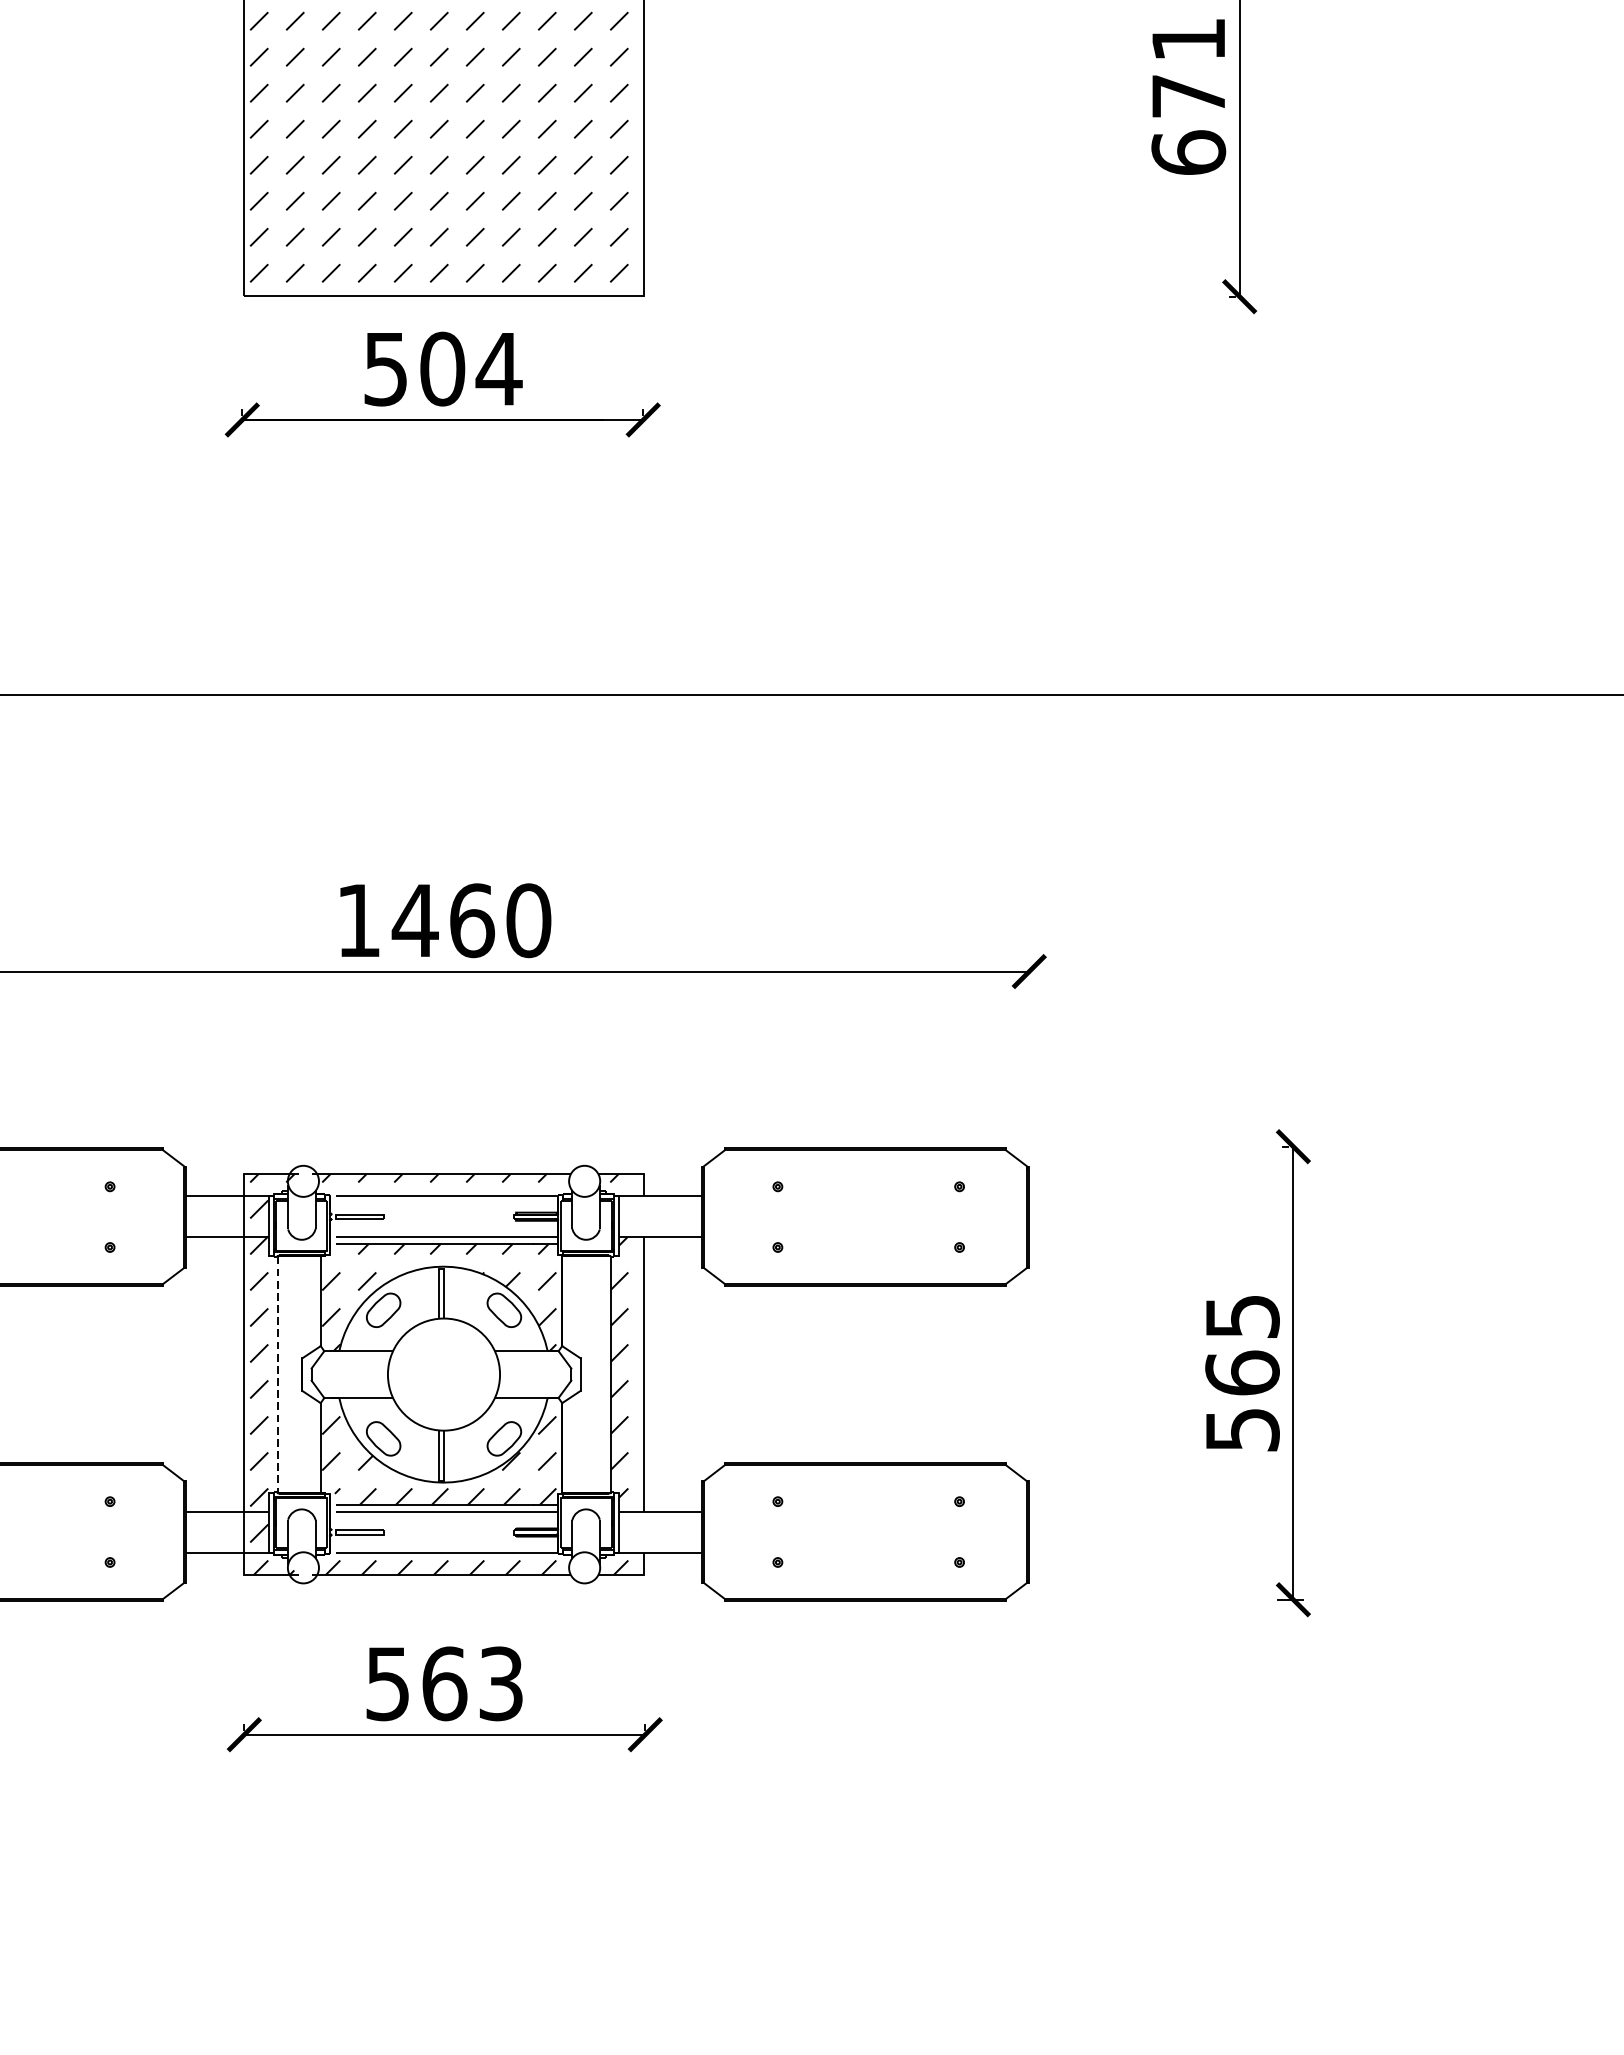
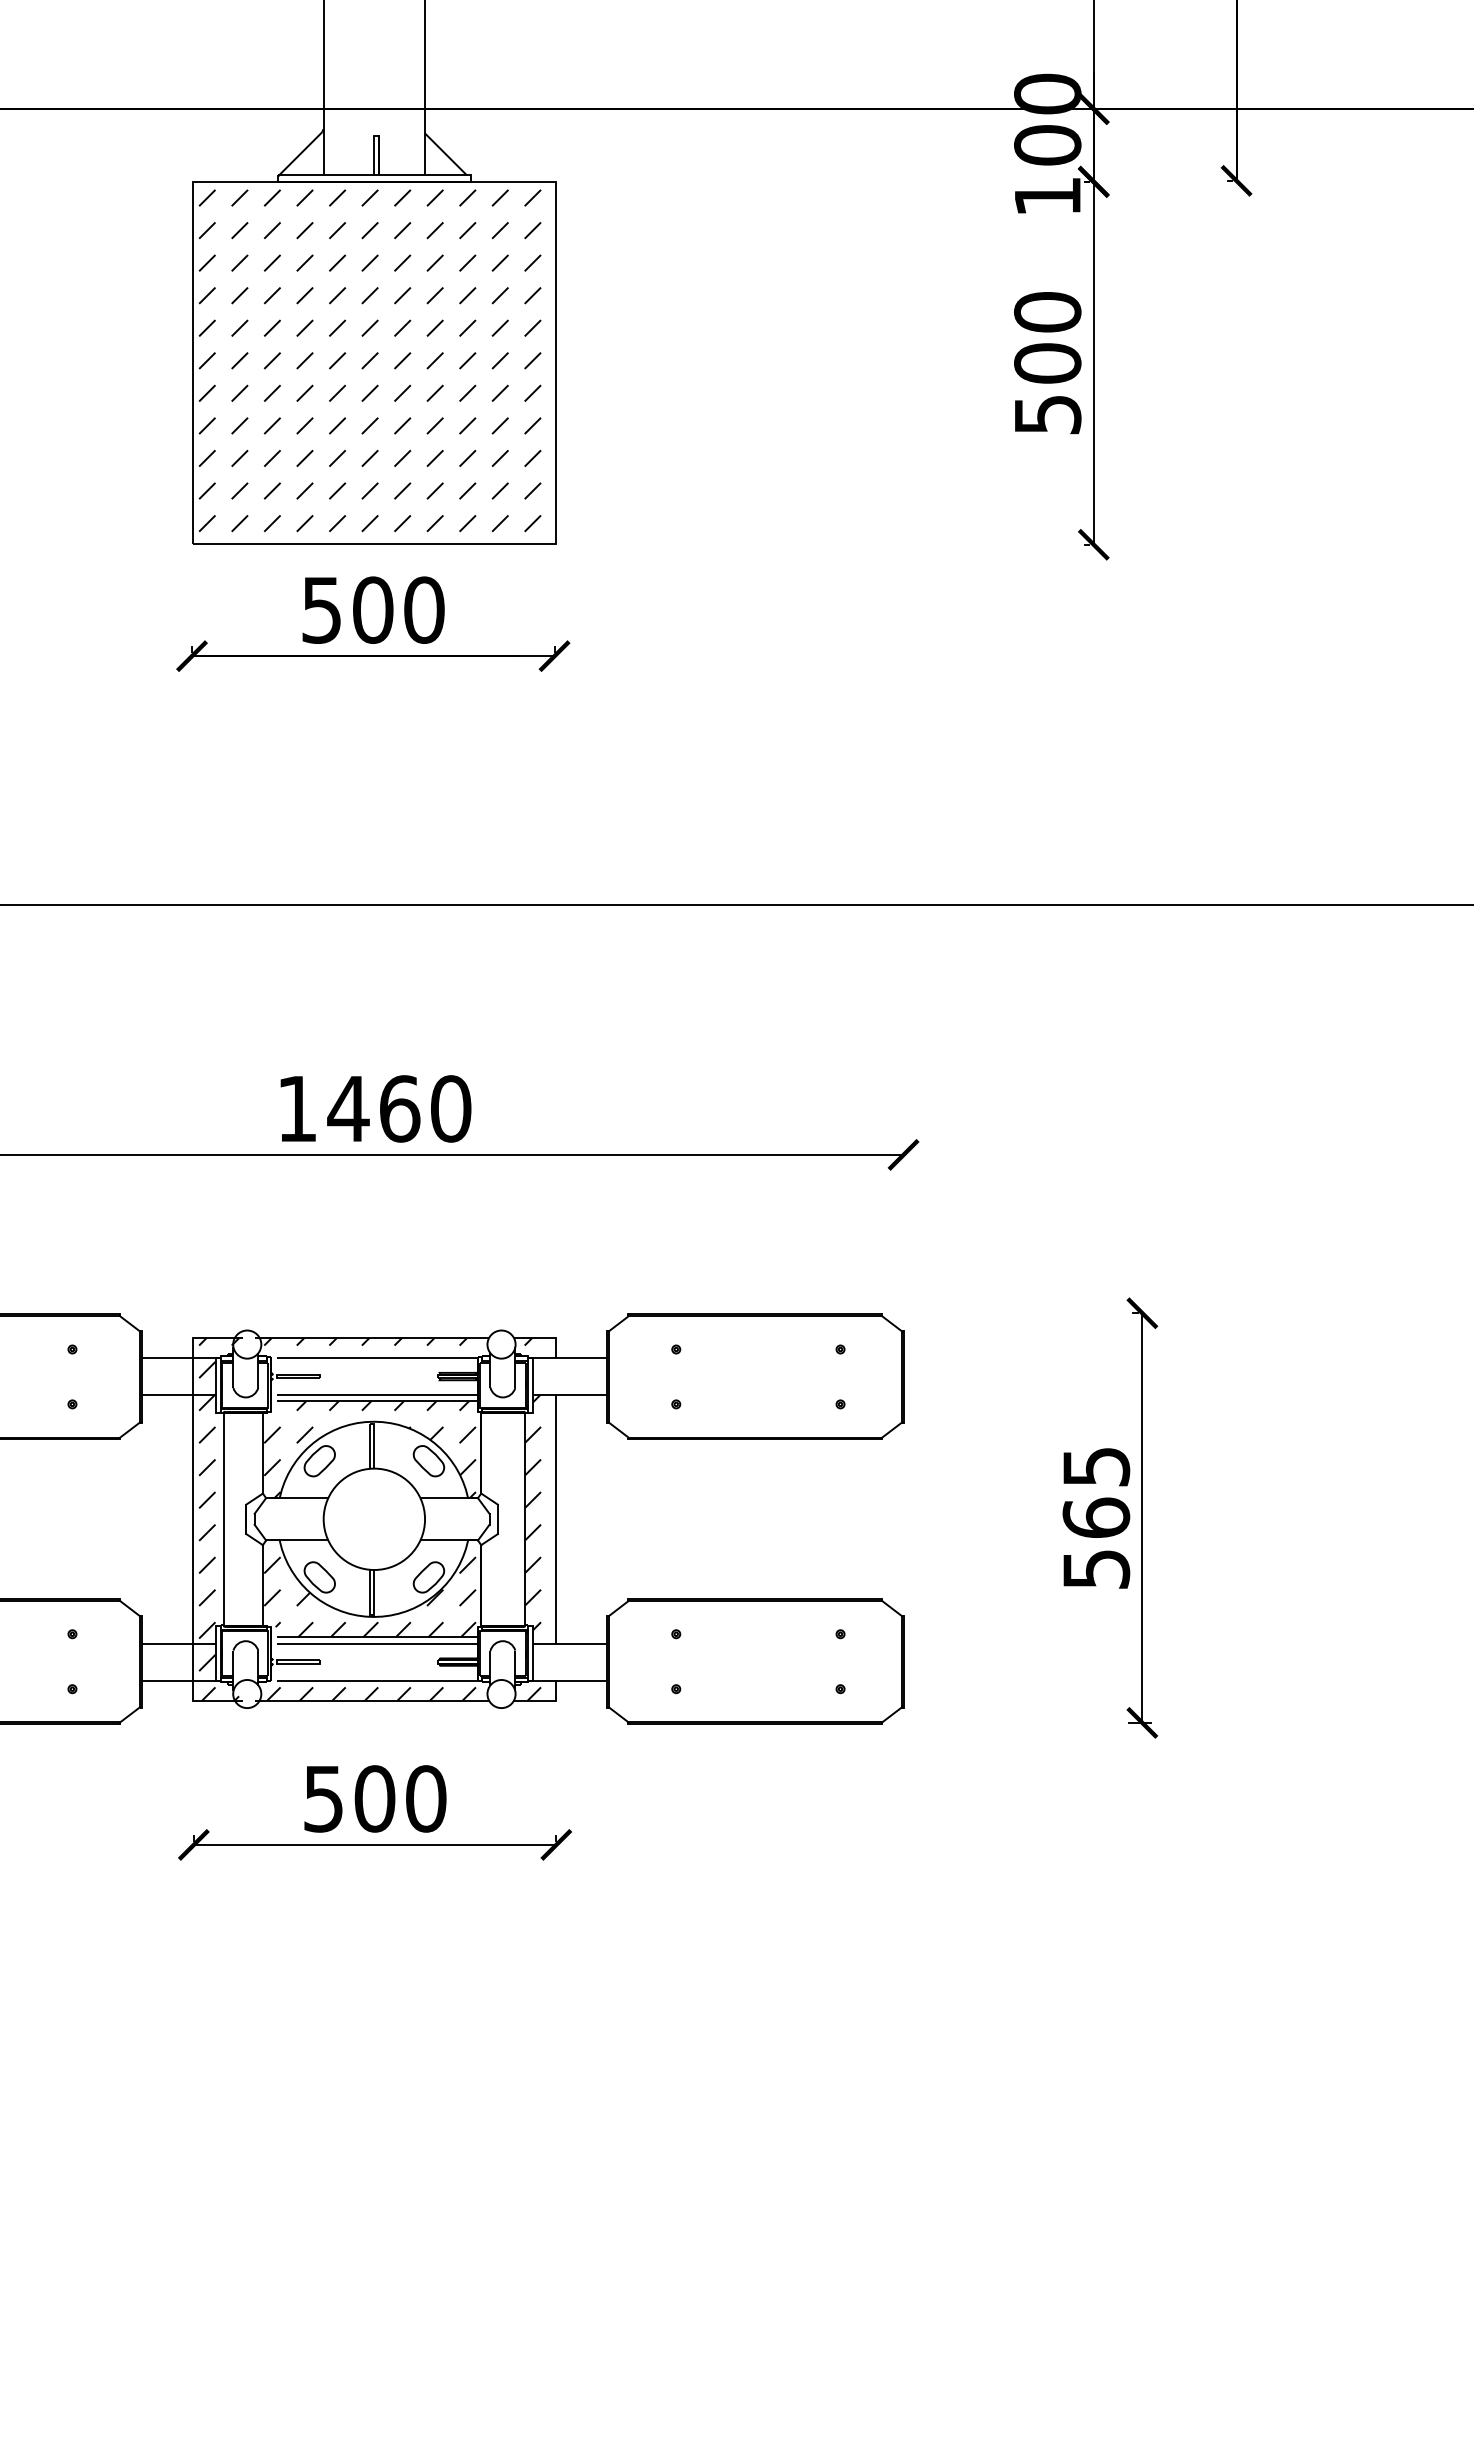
text: (1188, 96) -> (1047, 363), 671 -> 500
text: (498, 368) -> (423, 609), 504 -> 500
line: (278, 1374) -> (224, 1519), dashed -> solid
text: (472, 1683) -> (400, 1798), 563 -> 500

